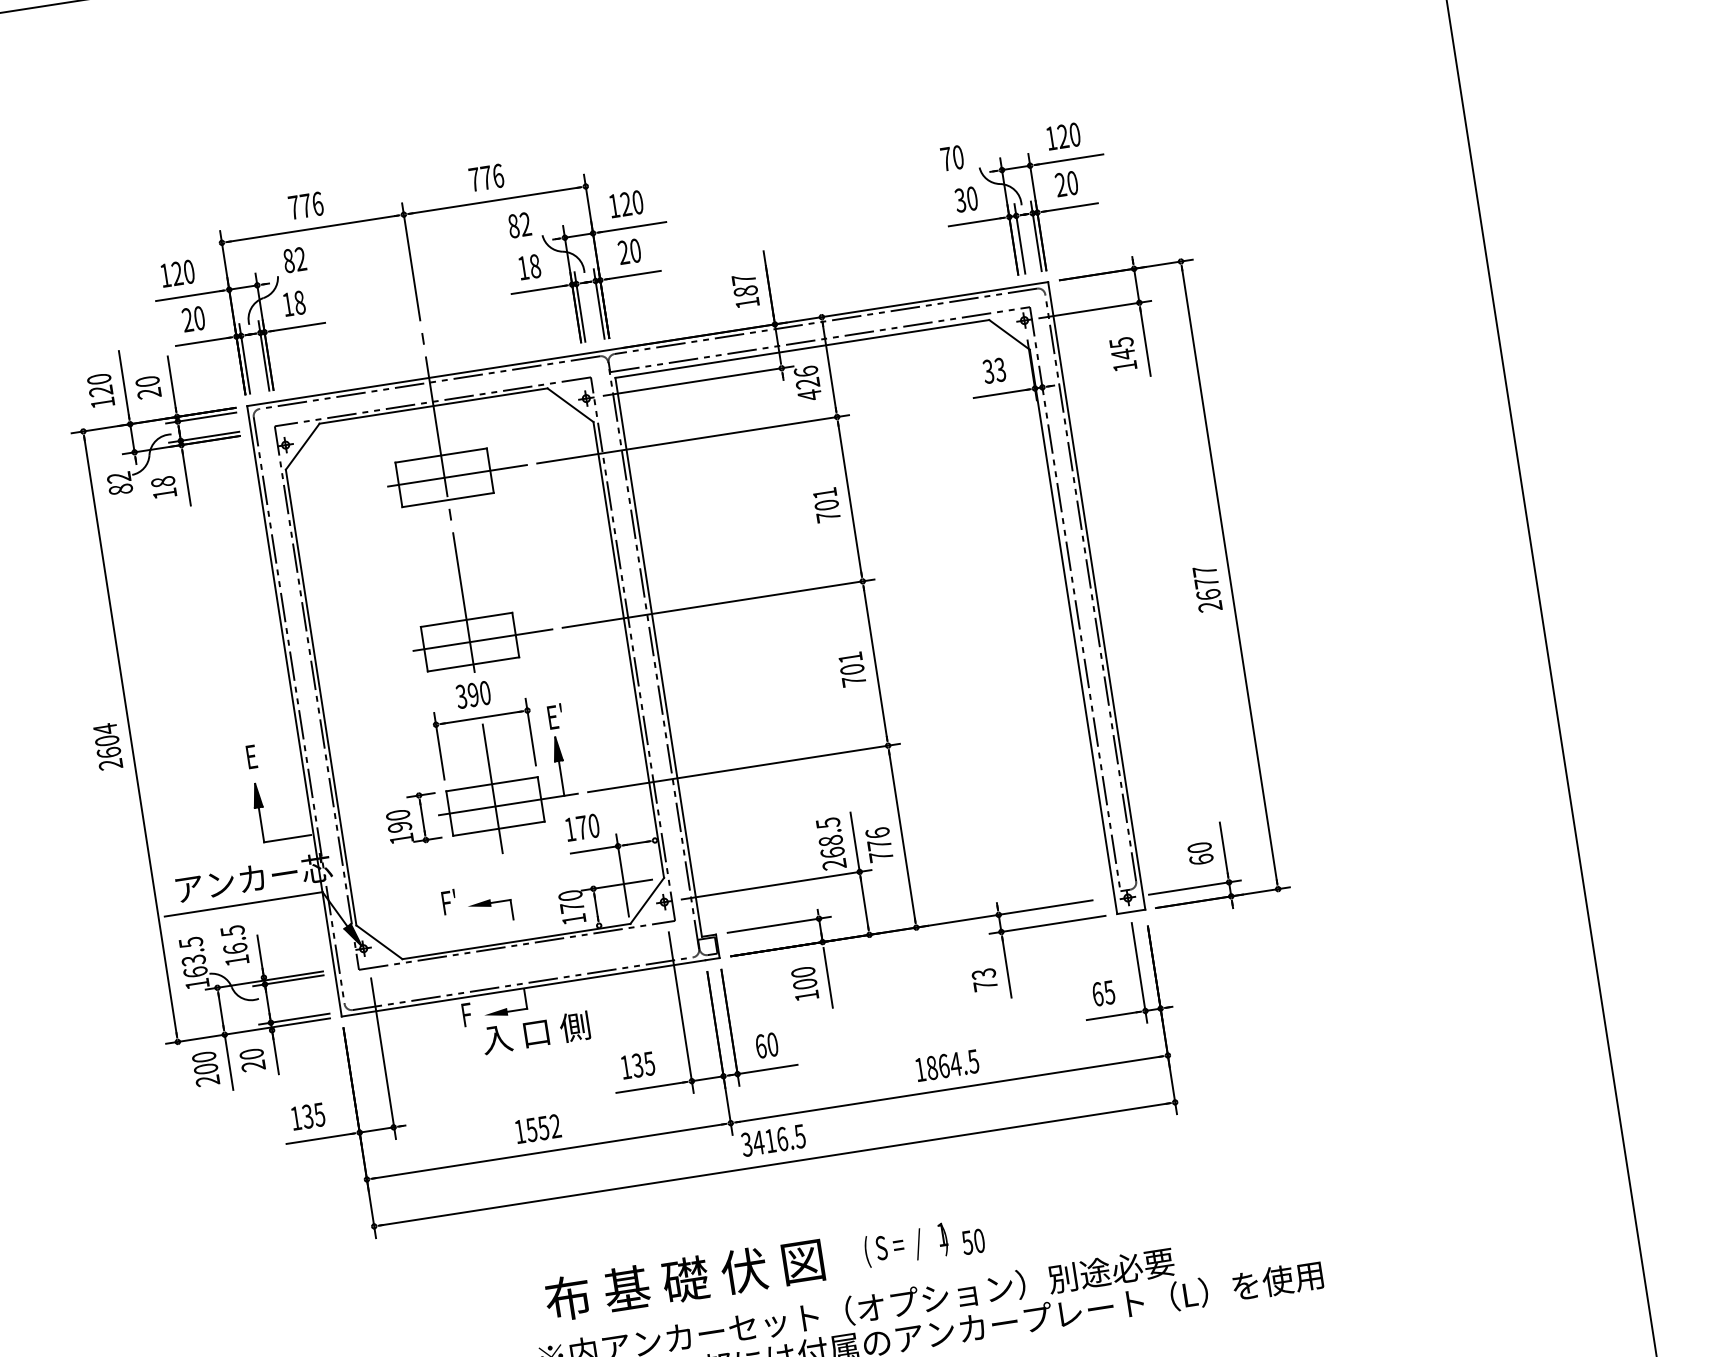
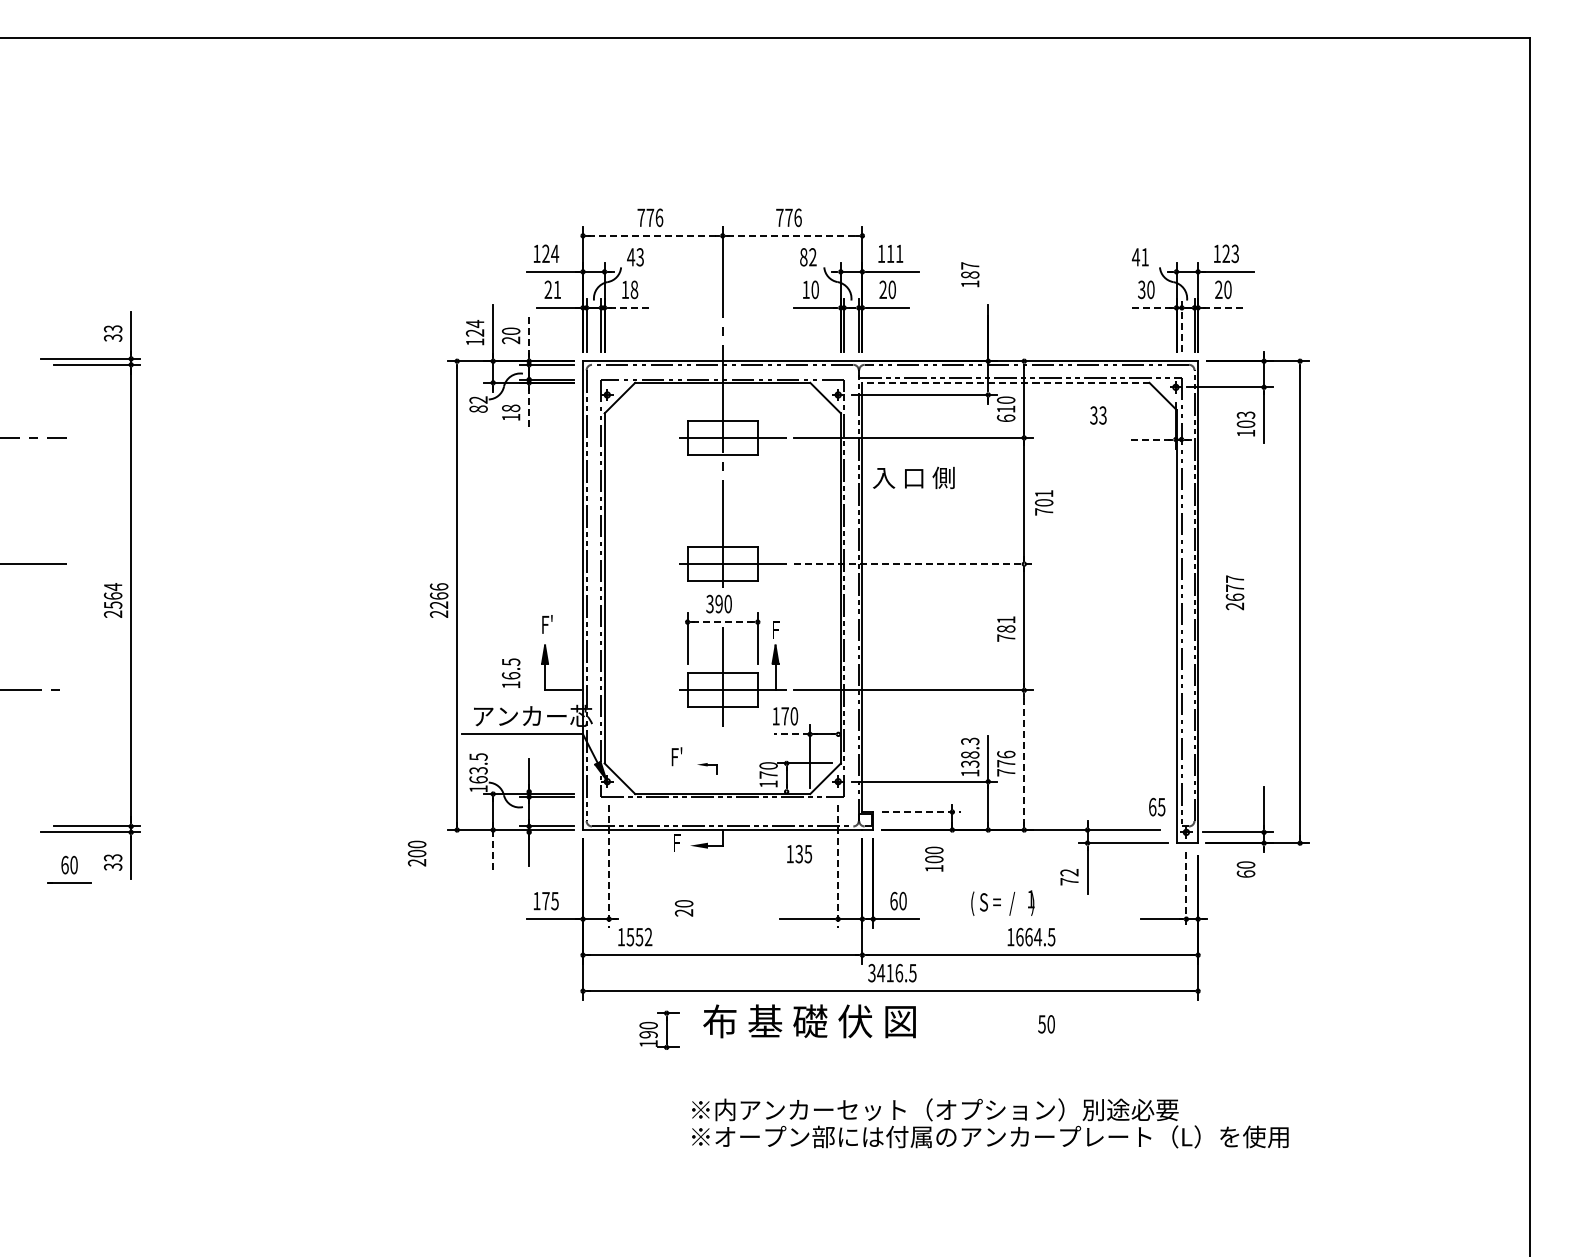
text: (1075, 134) -> (1235, 253), 120 -> 123
text: (950, 158) -> (1139, 257), 70 -> 41
line: (495, 199) -> (793, 235), solid -> dashed
text: (631, 203) -> (894, 253), 120 -> 111
line: (1070, 207) -> (1223, 307), solid -> dashed
line: (976, 221) -> (1151, 307), solid -> dashed
line: (313, 228) -> (653, 235), solid -> dashed
line: (1019, 238) -> (1181, 325), solid -> dashed
text: (294, 260) -> (635, 257), 82 -> 43
text: (534, 266) -> (814, 289), 18 -> 10
text: (189, 271) -> (555, 253), 120 -> 124
text: (746, 290) -> (970, 274), moved
text: (199, 317) -> (557, 289), 20 -> 21
line: (298, 326) -> (630, 307), solid -> dashed
line: (801, 348) -> (1005, 382), solid -> dashed
text: (1121, 348) -> (1245, 419), 145 -> 103
text: (994, 370) -> (1098, 415), moved
text: (99, 378) -> (475, 323), 120 -> 124
line: (172, 383) -> (529, 335), solid -> dashed
text: (807, 383) -> (1005, 409), 426 -> 610
line: (1000, 393) -> (1149, 439), solid -> dashed
line: (187, 478) -> (529, 408), solid -> dashed
text: (827, 504) -> (1044, 502), moved
text: (1206, 588) -> (1234, 592), moved
line: (718, 604) -> (913, 564), solid -> dashed
text: (852, 668) -> (1006, 628), 701 -> 781
text: (554, 716) -> (777, 629), E' -> F
line: (481, 718) -> (722, 622), solid -> dashed
text: (106, 740) -> (438, 595), 2604 -> 2266
text: (254, 756) -> (547, 624), E -> F'
part: (413, 818) -> (659, 1029), moved
line: (902, 835) -> (1024, 759), solid -> dashed
text: (831, 842) -> (970, 756), 268.5 -> 138.3
line: (593, 850) -> (791, 734), solid -> dashed
text: (1199, 853) -> (1245, 869), moved
part: (490, 911) -> (706, 768), size x0.6
line: (778, 925) -> (921, 812), solid -> dashed
text: (235, 944) -> (511, 672), moved
text: (983, 973) -> (1069, 872), 73 -> 72
line: (1139, 973) -> (1186, 890), solid -> dashed
line: (828, 977) -> (952, 857), removed
text: (1104, 992) -> (1157, 806), moved
line: (681, 1012) -> (838, 866), solid -> dashed
text: (535, 1032) -> (913, 477), moved
line: (383, 1058) -> (609, 866), solid -> dashed
text: (253, 1060) -> (684, 908), moved
line: (229, 1062) -> (493, 851), solid -> dashed
text: (637, 1064) -> (799, 853), moved
text: (206, 1068) -> (417, 853), moved
text: (931, 1068) -> (1019, 937), 1864.5 -> 1664.5
text: (307, 1115) -> (545, 900), 135 -> 175
text: (538, 1128) -> (635, 936), moved
text: (973, 1242) -> (1046, 1024), moved
text: (905, 1244) -> (1002, 902), moved
text: (684, 1280) -> (809, 1021), moved

